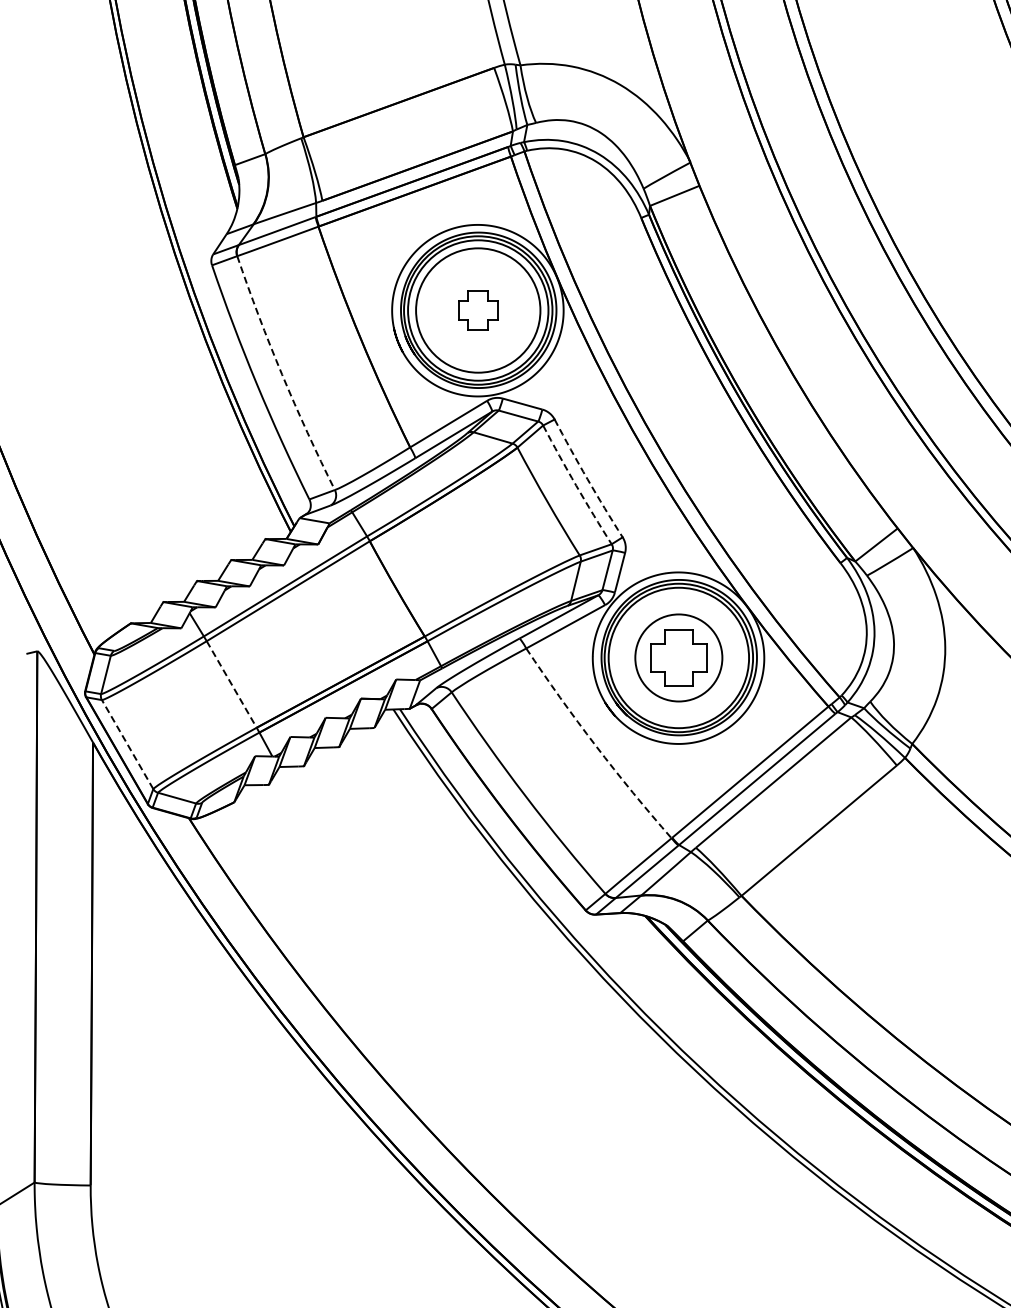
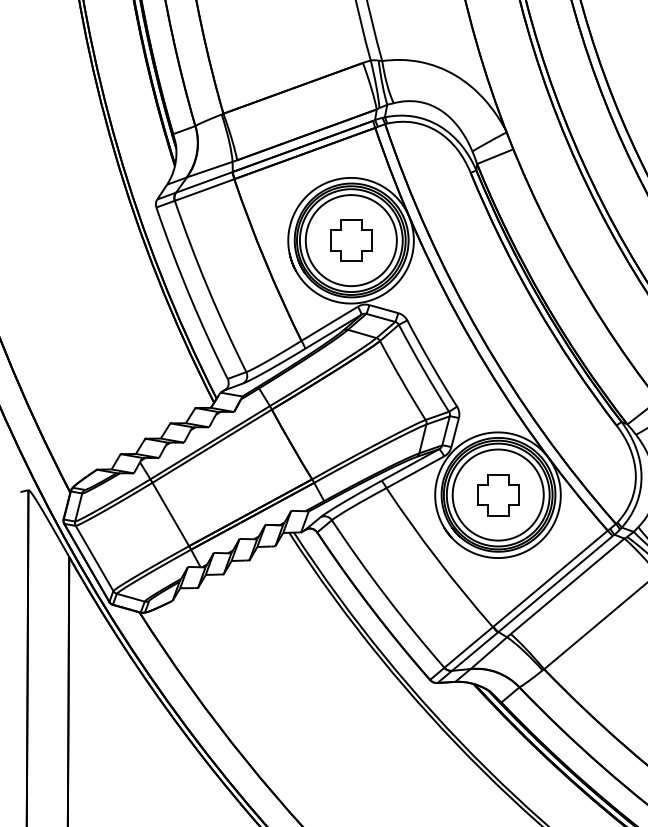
part: (477, 310) -> (350, 240), size x1.43
arc: (282, 374) -> (207, 287), dashed -> solid
arc: (587, 479) -> (431, 364), dashed -> solid
arc: (576, 485) -> (423, 368), dashed -> solid
circle: (678, 657) -> (497, 494), size x1.43
line: (231, 684) -> (170, 514), dashed -> solid
line: (127, 744) -> (94, 558), dashed -> solid
arc: (595, 745) -> (437, 559), dashed -> solid

